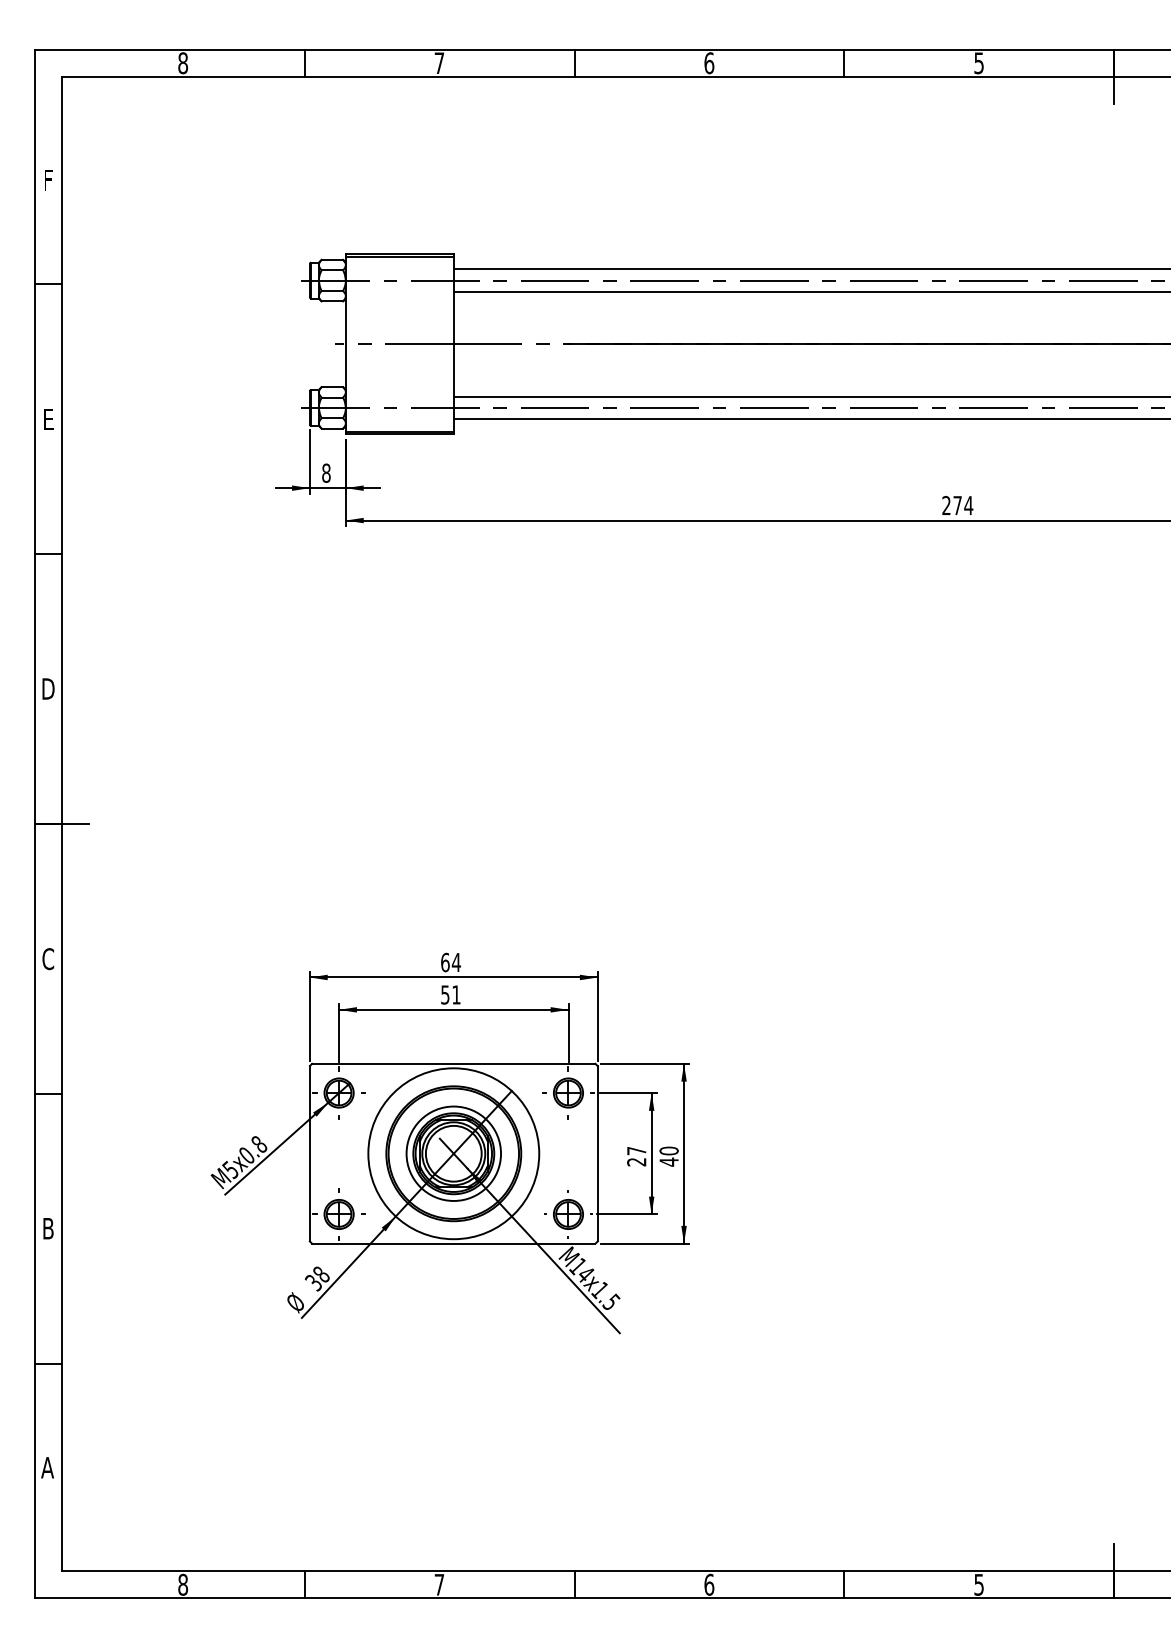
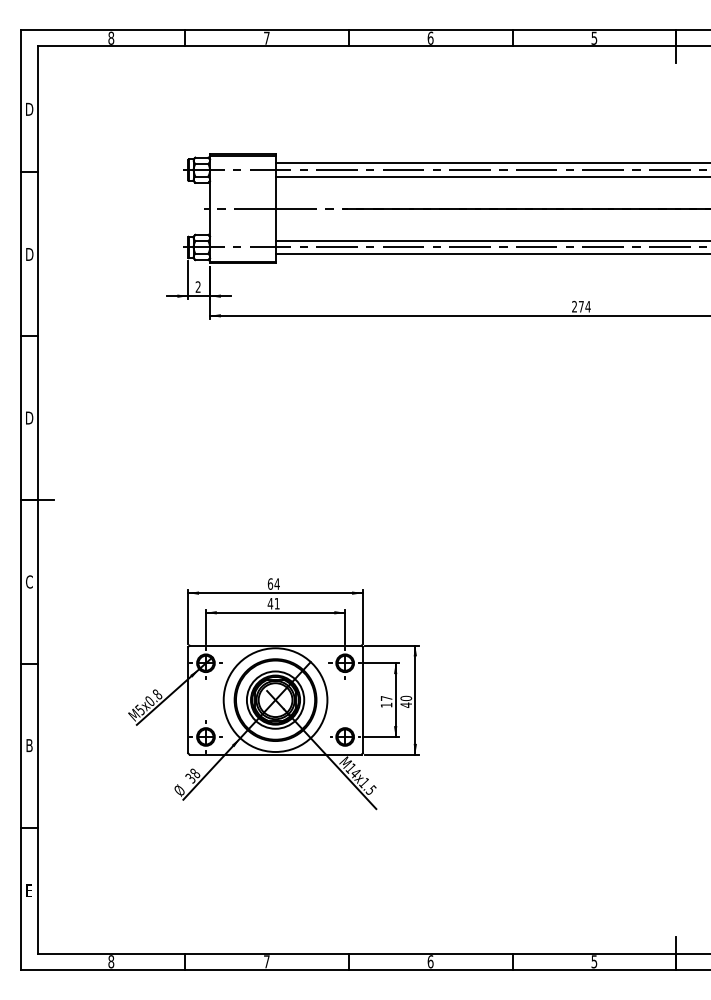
text: (48, 178) -> (29, 108), F -> D
text: (48, 419) -> (29, 254), E -> D
text: (325, 472) -> (197, 286), 8 -> 2
text: (445, 994) -> (270, 603), 51 -> 41
text: (636, 1162) -> (386, 705), 27 -> 17
text: (46, 1467) -> (28, 890), A -> E

